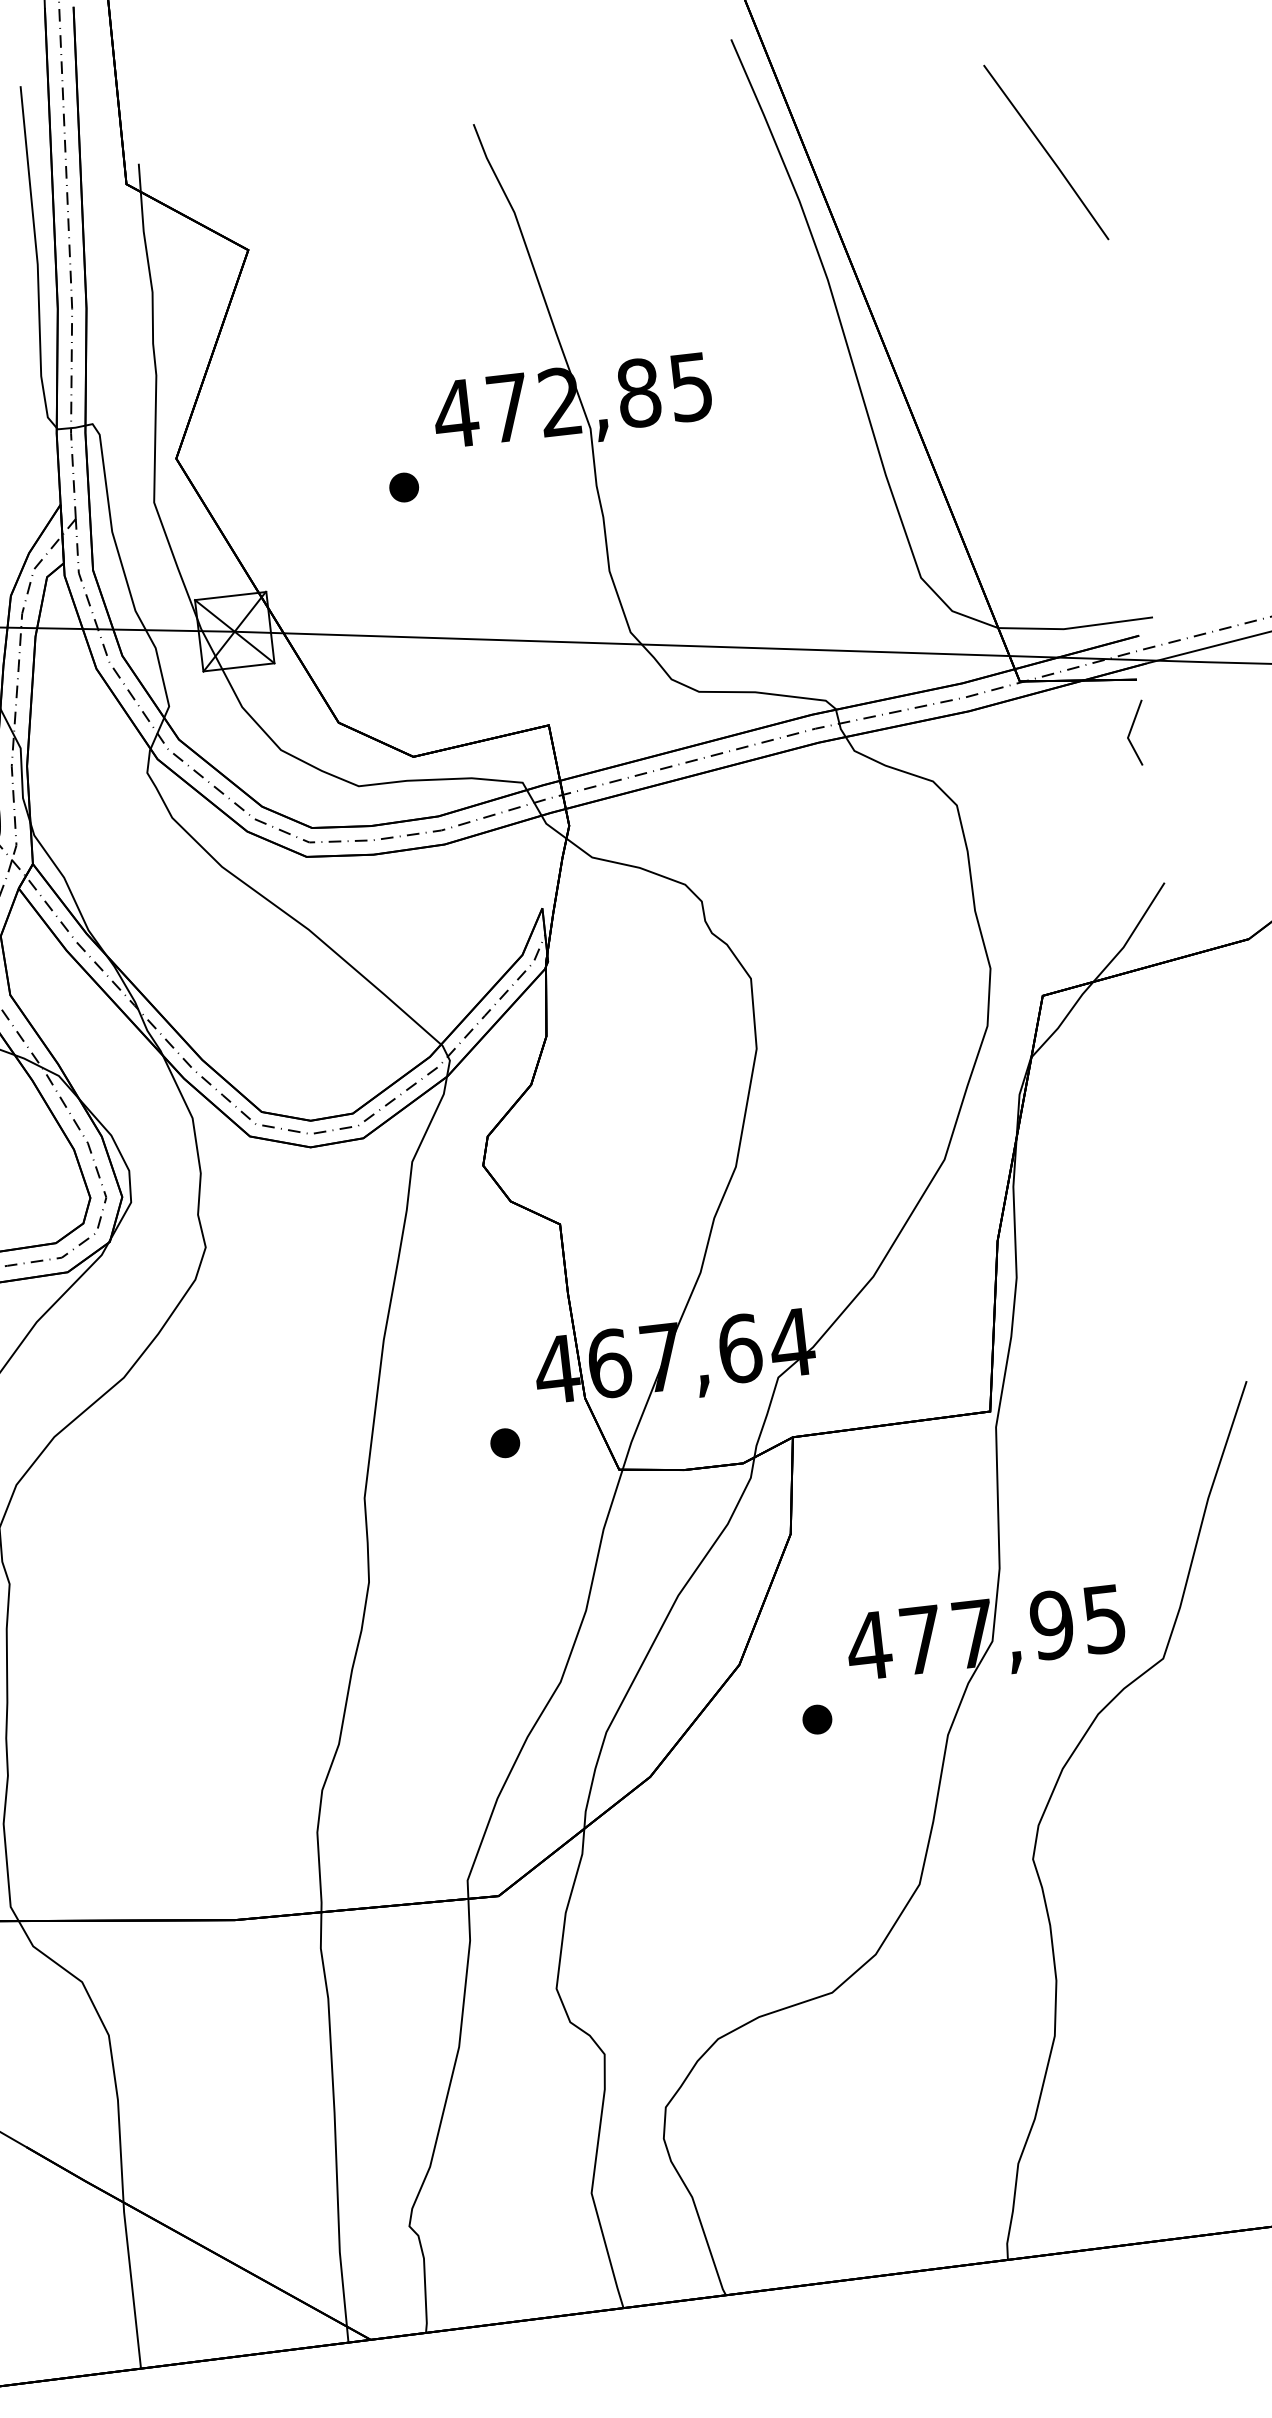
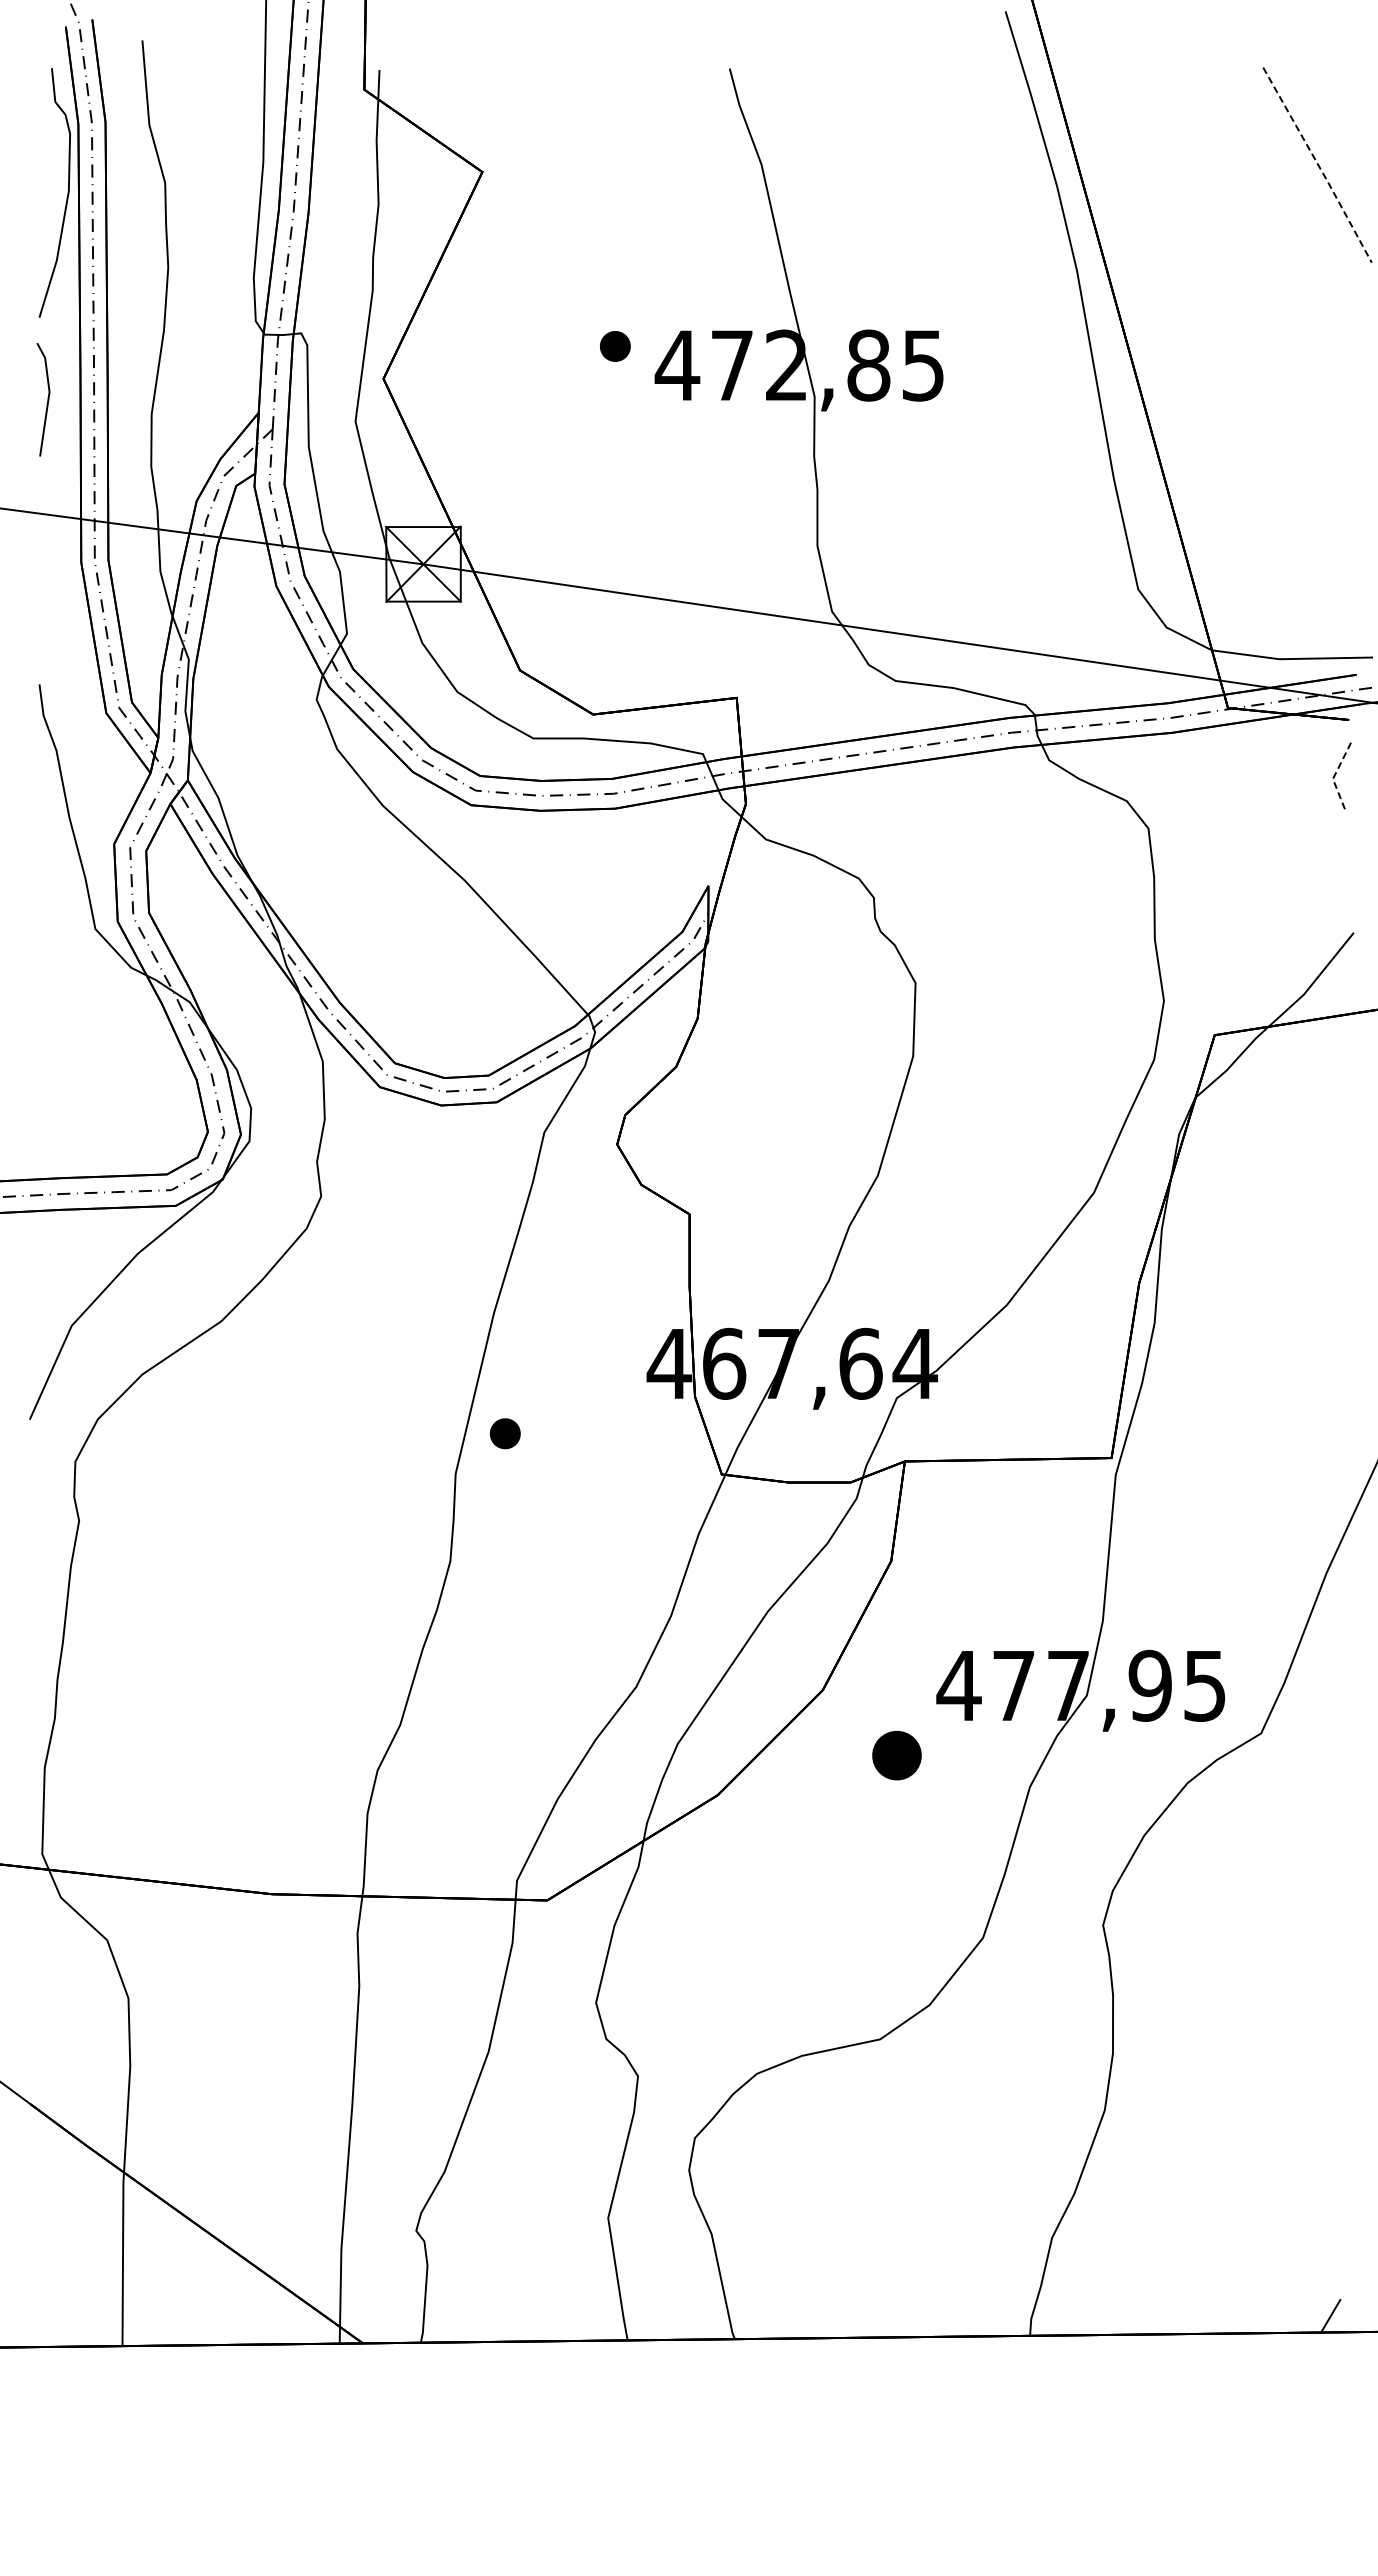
line: (1047, 152) -> (1318, 165), solid -> dashed
part: (404, 487) -> (615, 346), moved
line: (1129, 733) -> (1335, 774), solid -> dashed
part: (504, 1443) -> (504, 1433), moved
part: (816, 1719) -> (896, 1755), size x1.6

